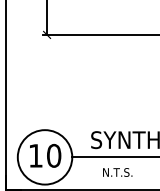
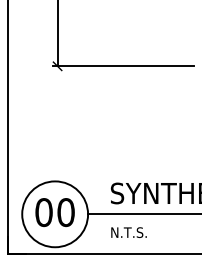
text: (35, 155) -> (43, 212), 10 -> 00
text: (117, 172) -> (128, 232), moved

